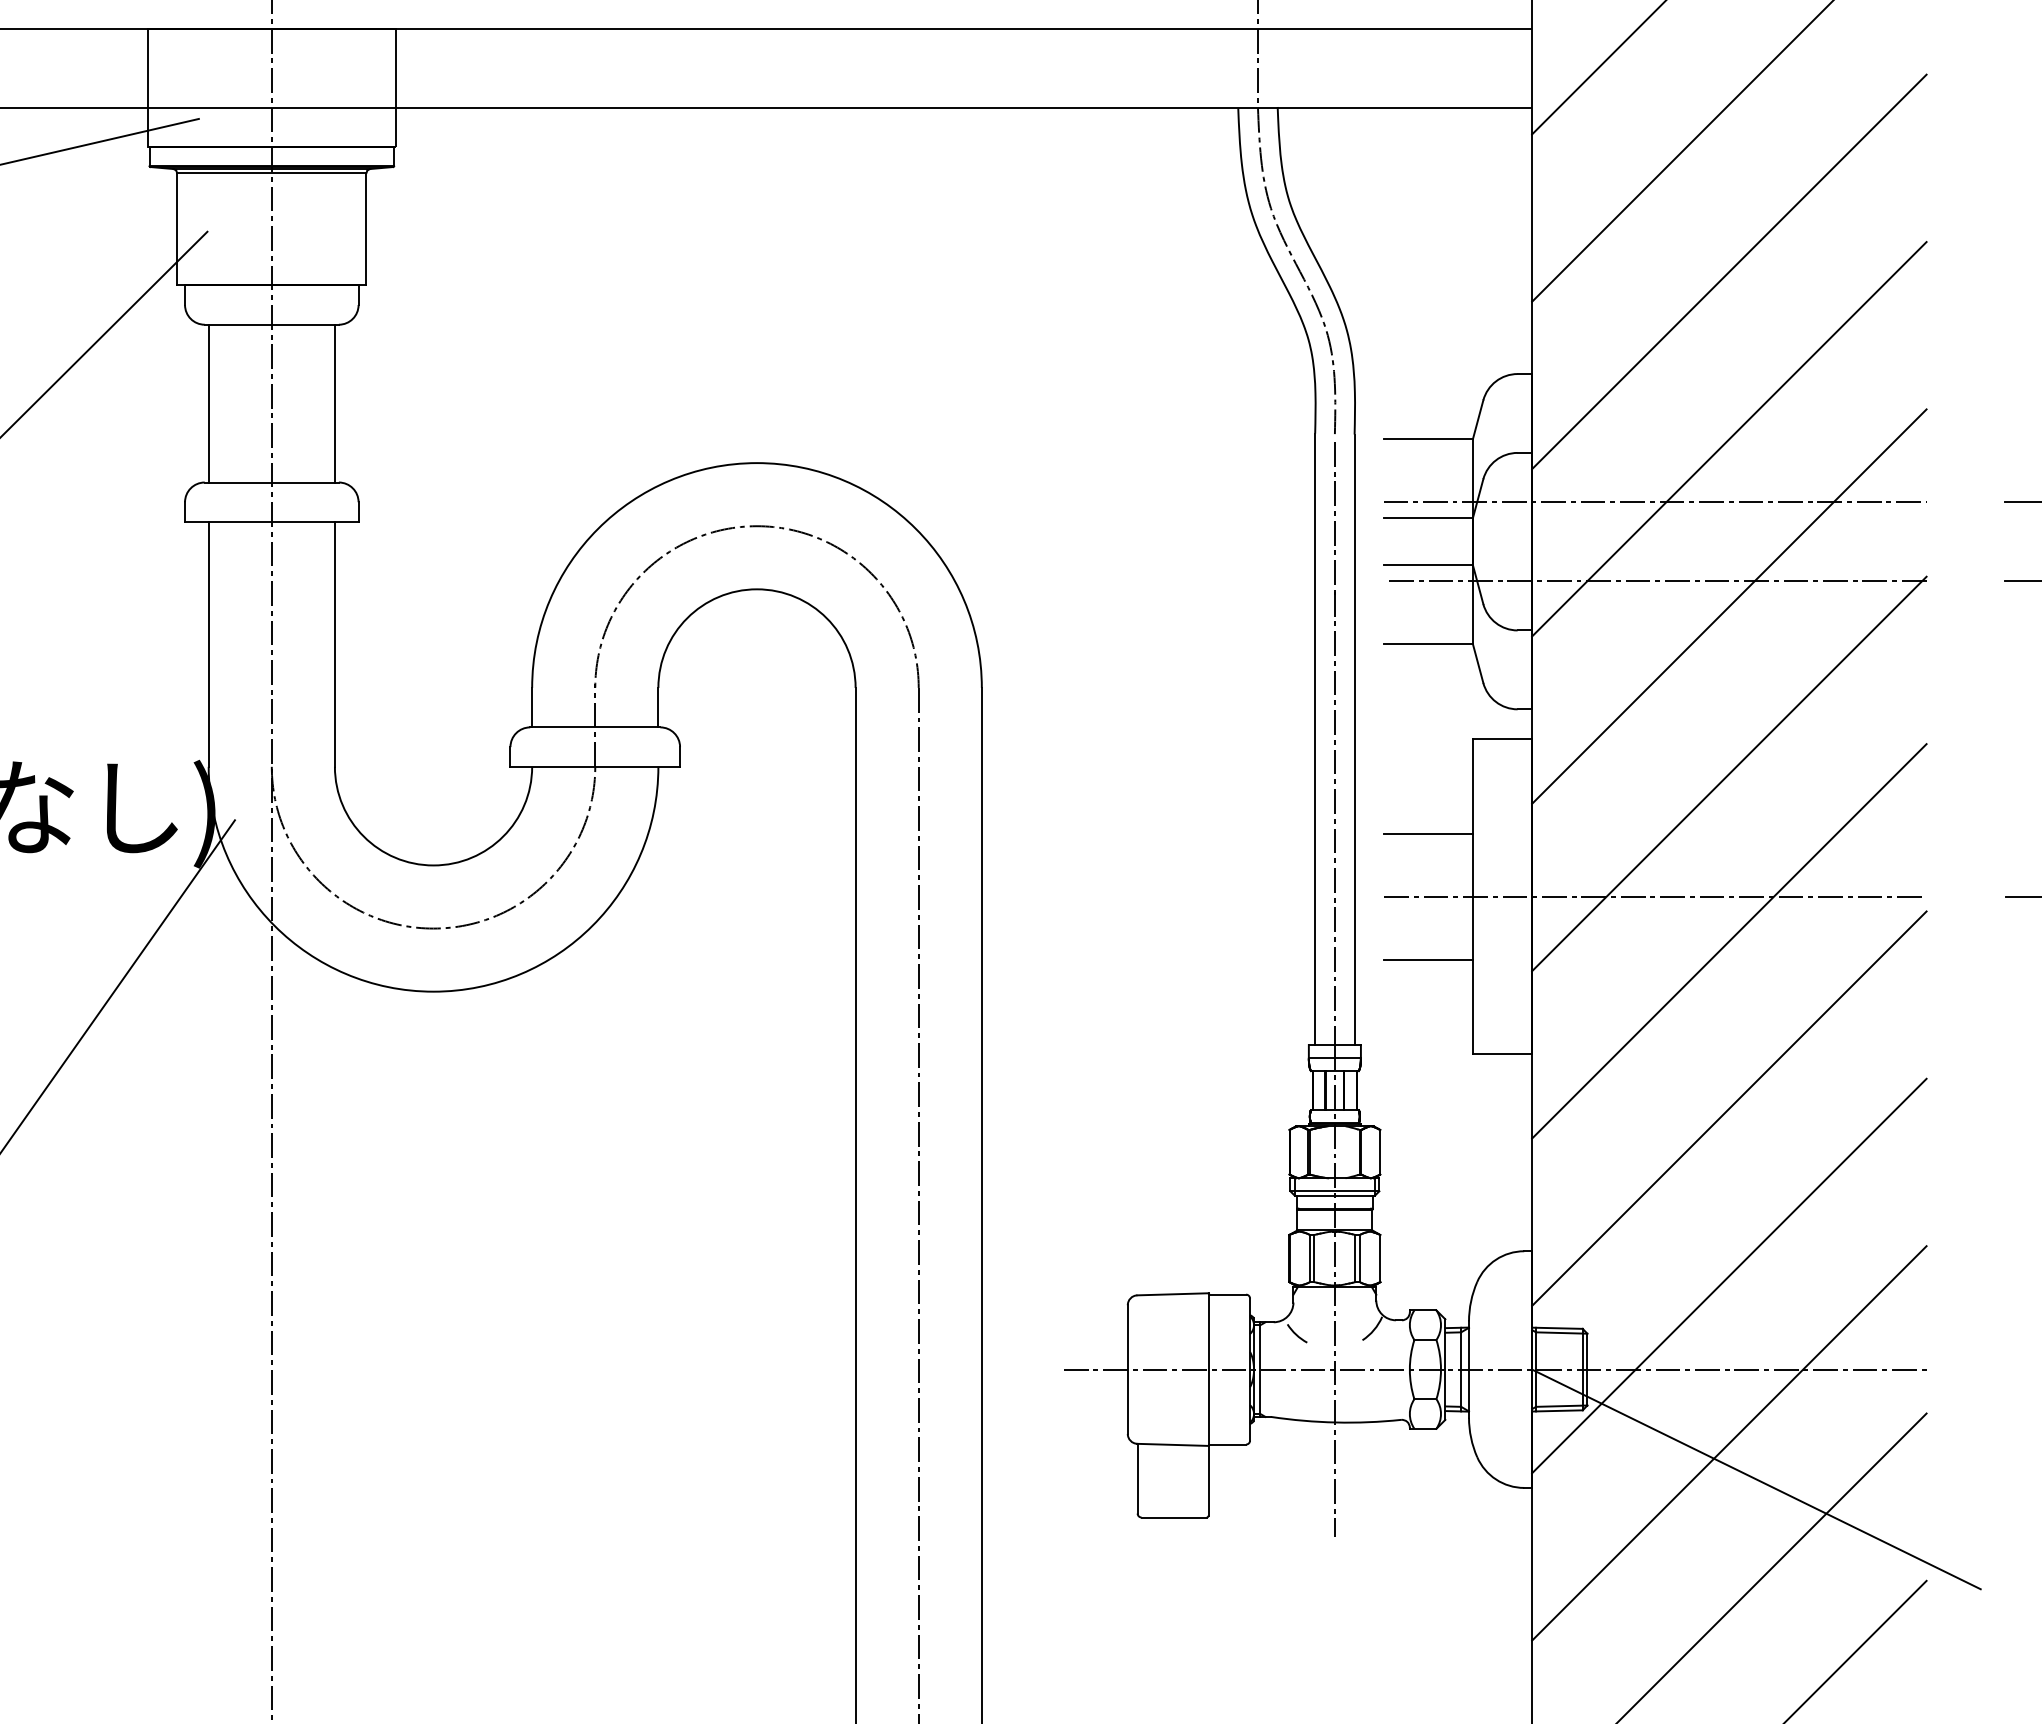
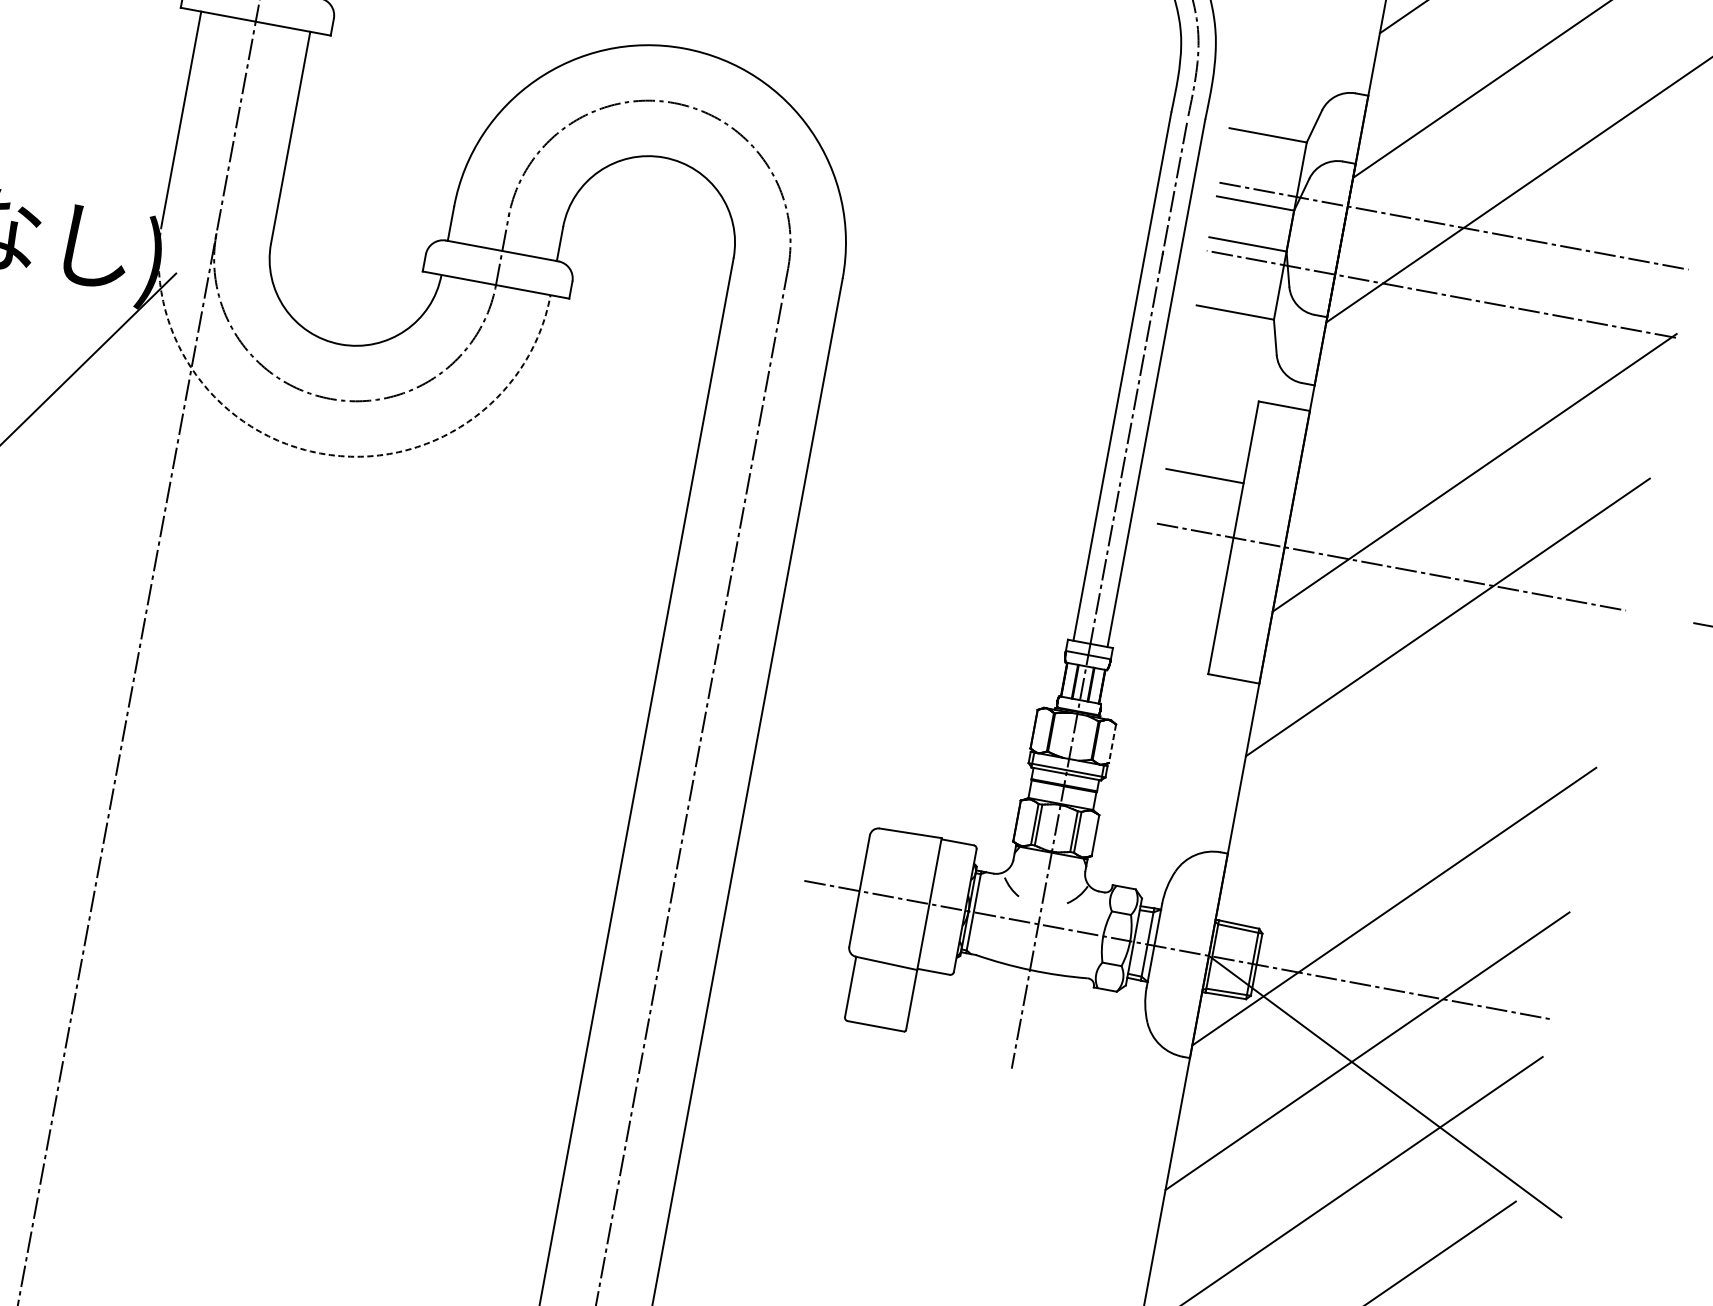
line: (1729, 606) -> (1501, 328), removed
line: (1427, 959) -> (1184, 584), removed
arc: (433, 991) -> (320, 453), solid -> dashed
line: (1729, 1108) -> (1421, 761), removed
line: (1380, 1152) -> (1112, 744), solid -> dashed

